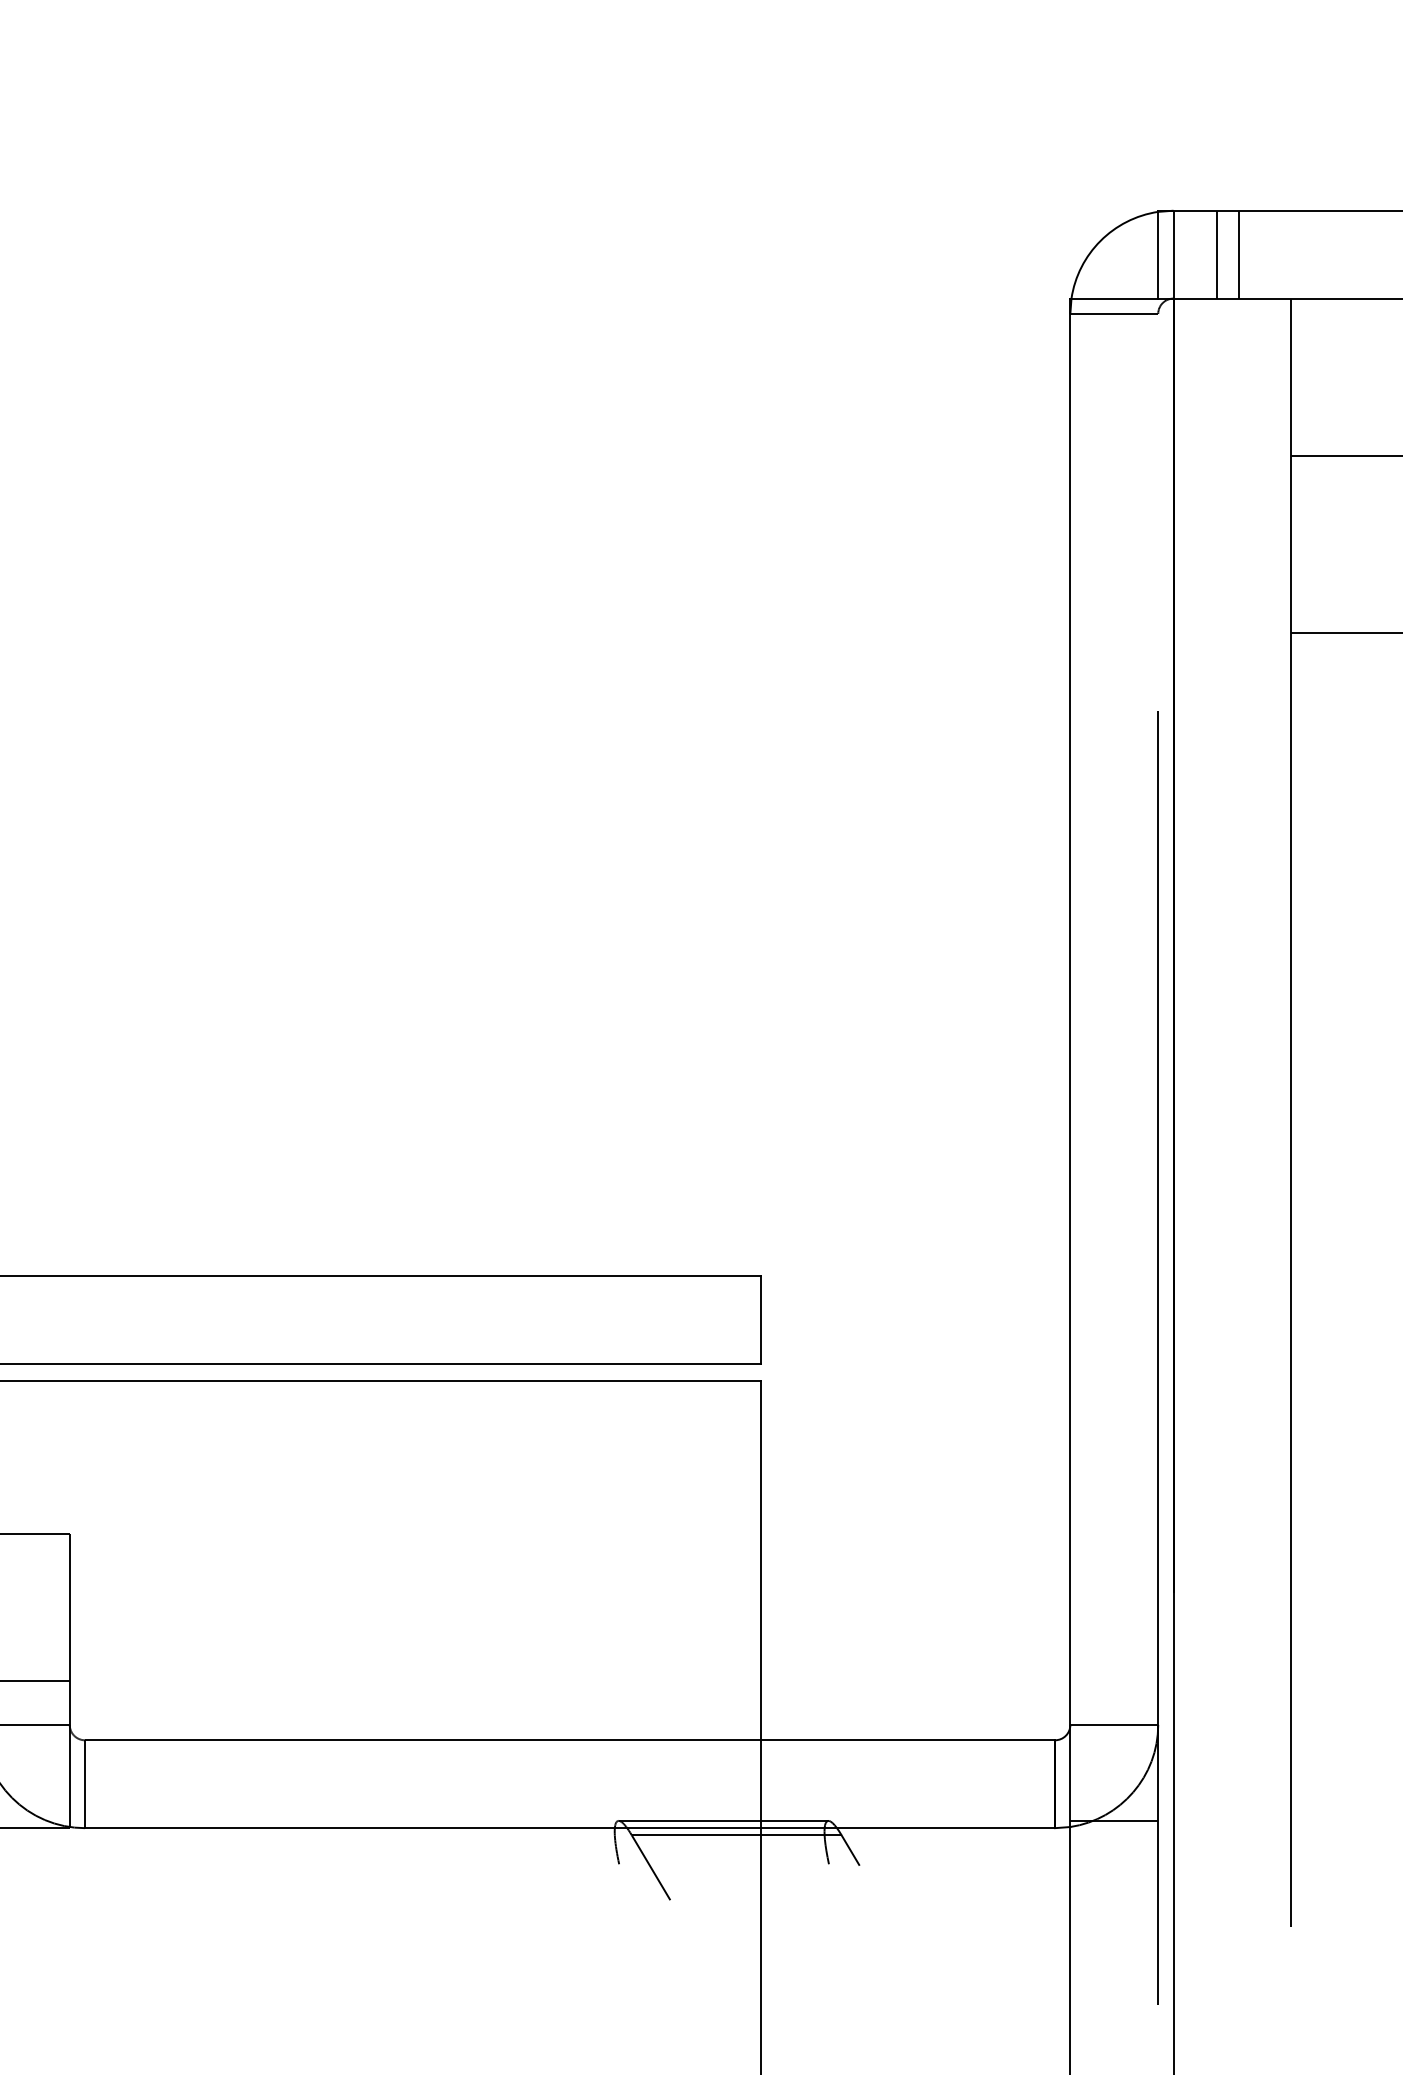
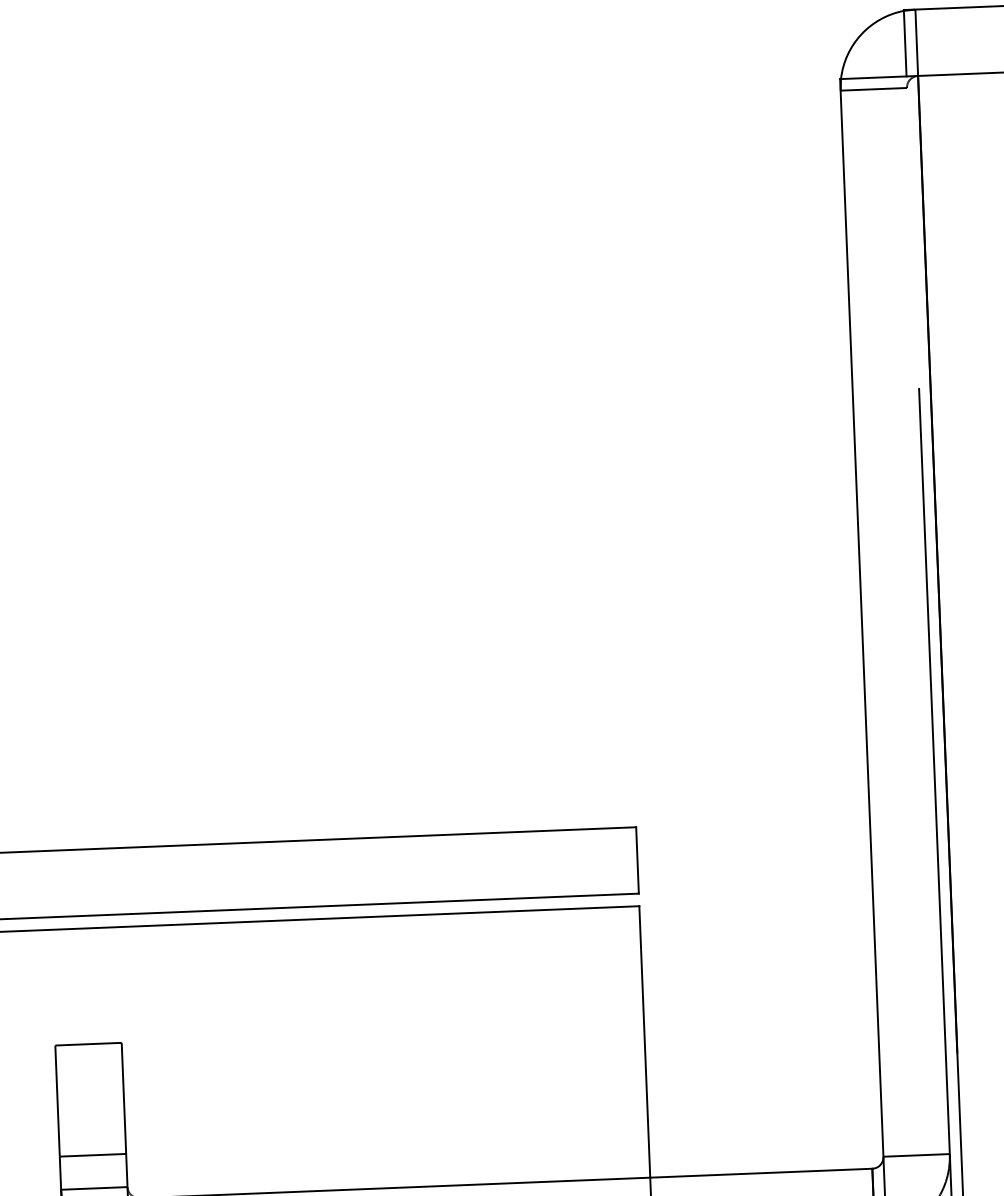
line: (1217, 254) -> (949, 41), removed
line: (1239, 254) -> (966, 40), removed

